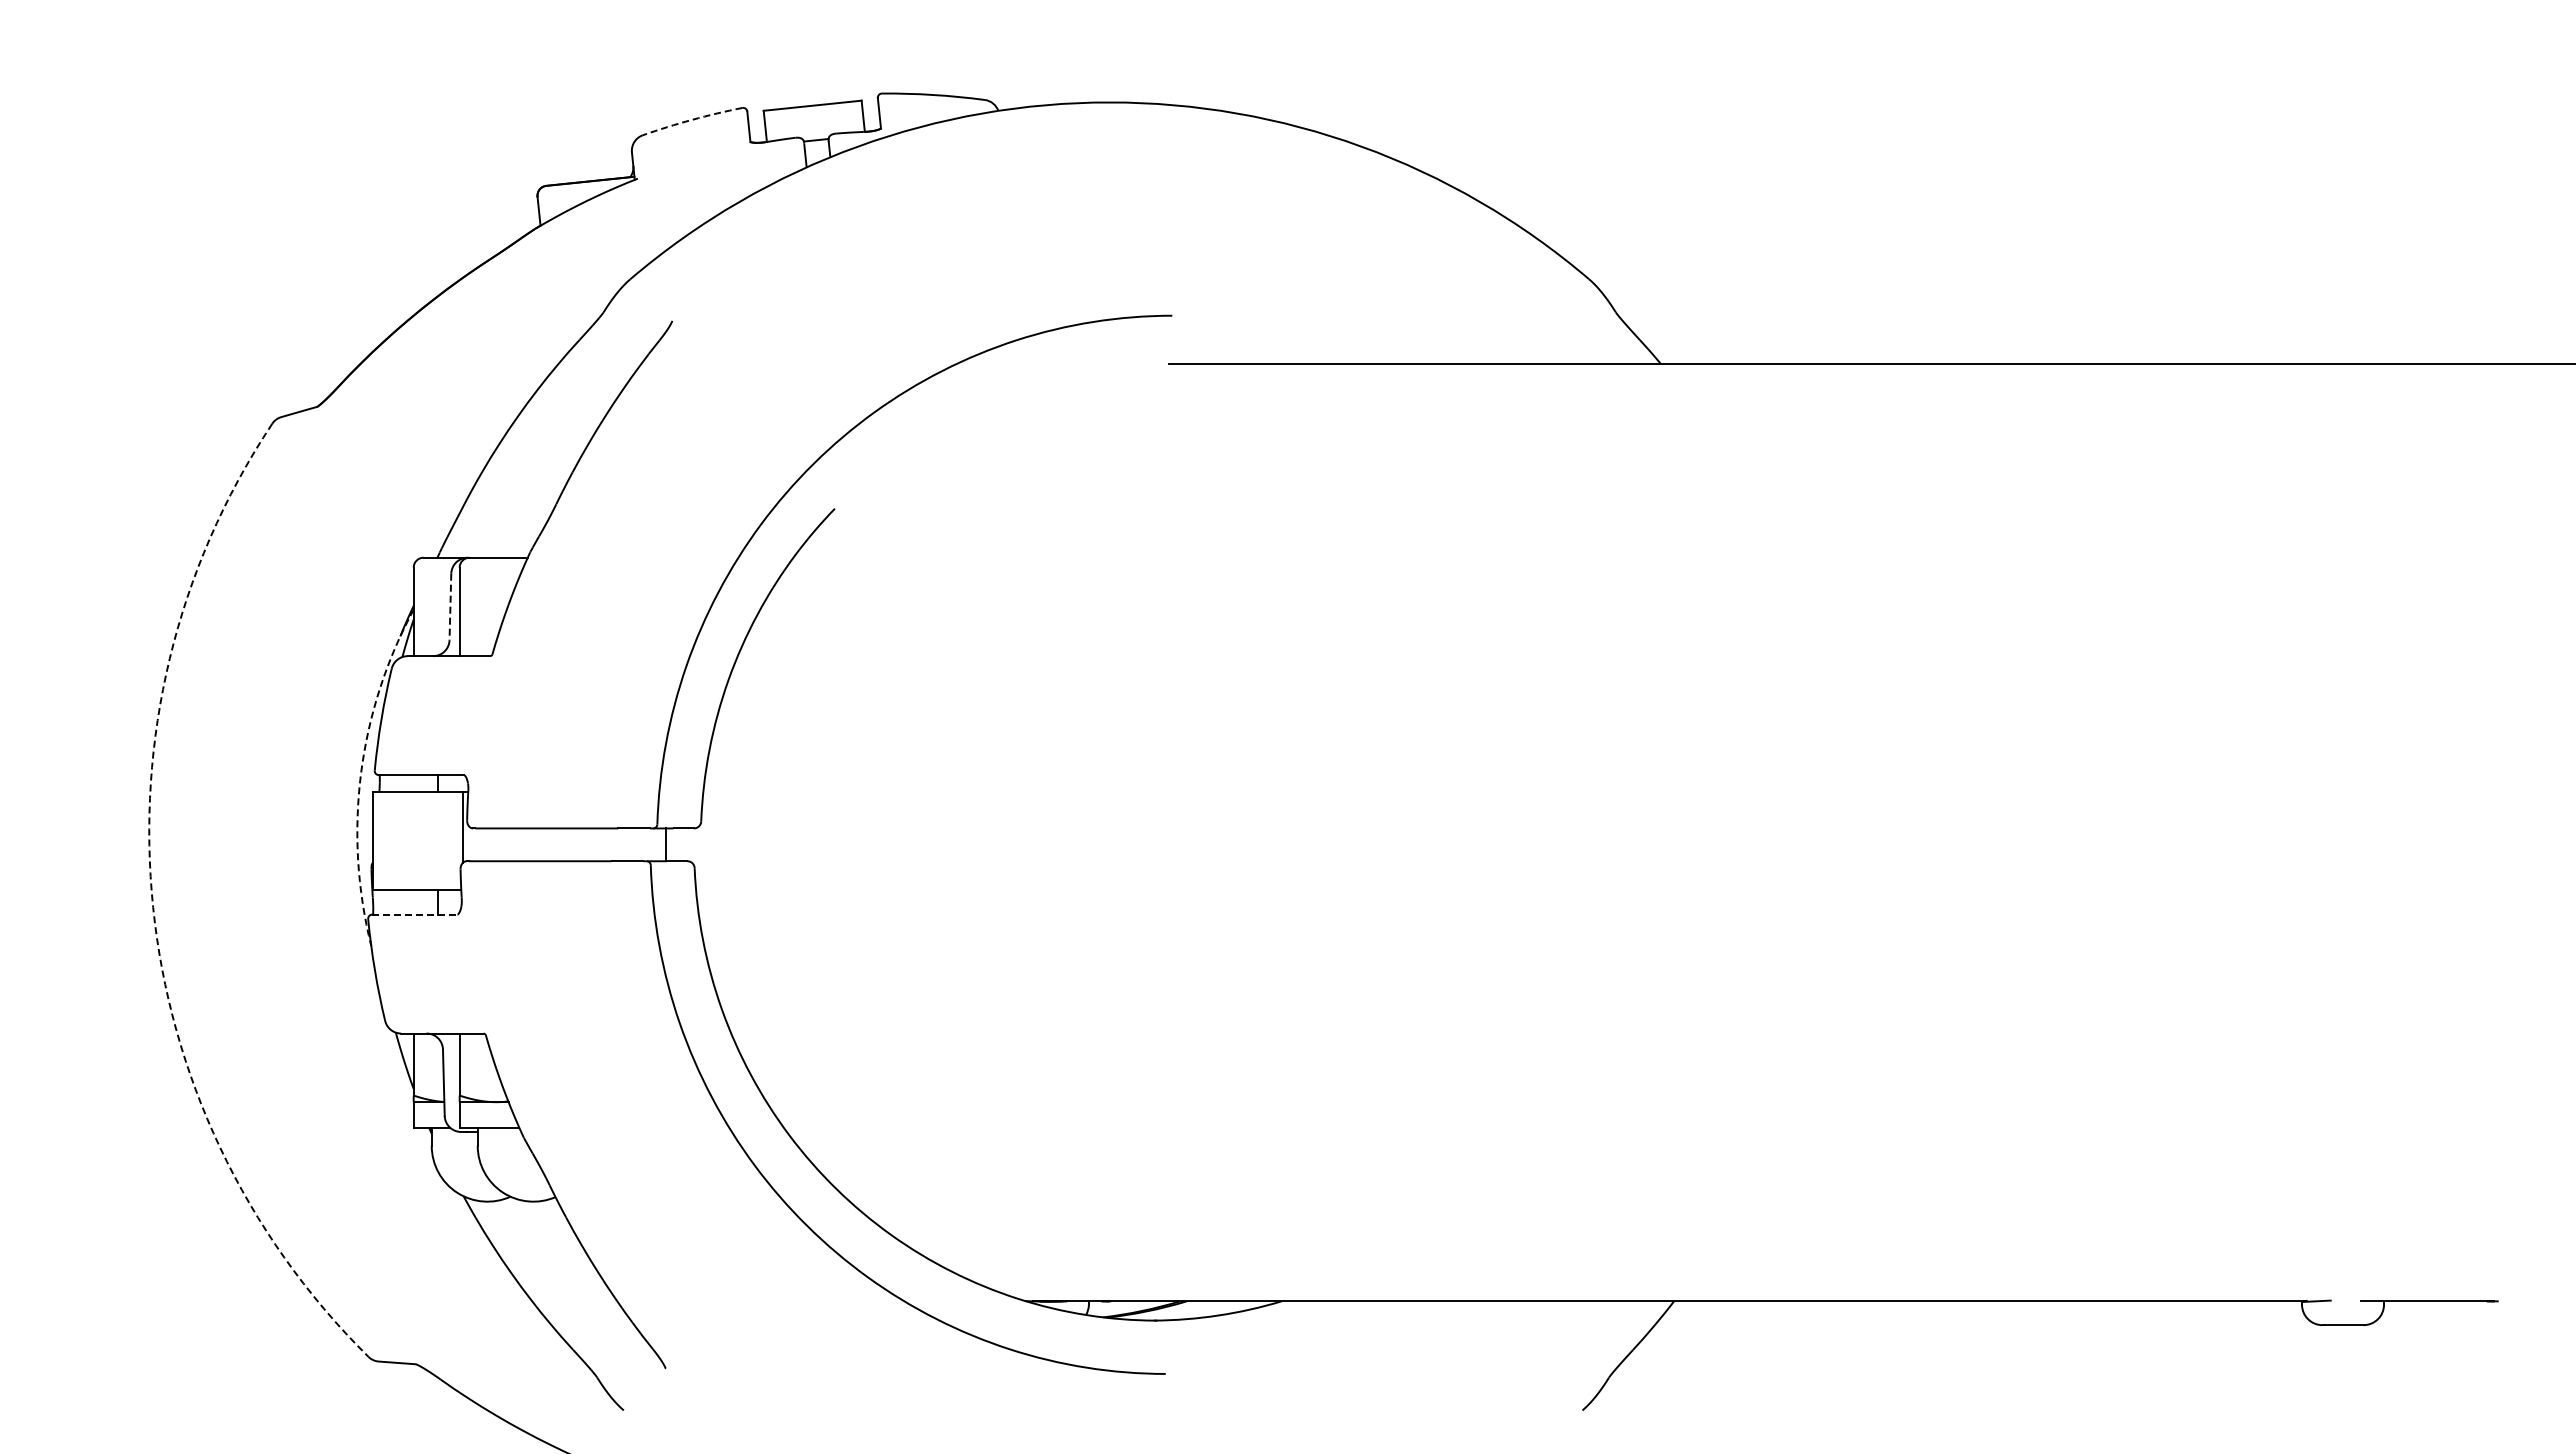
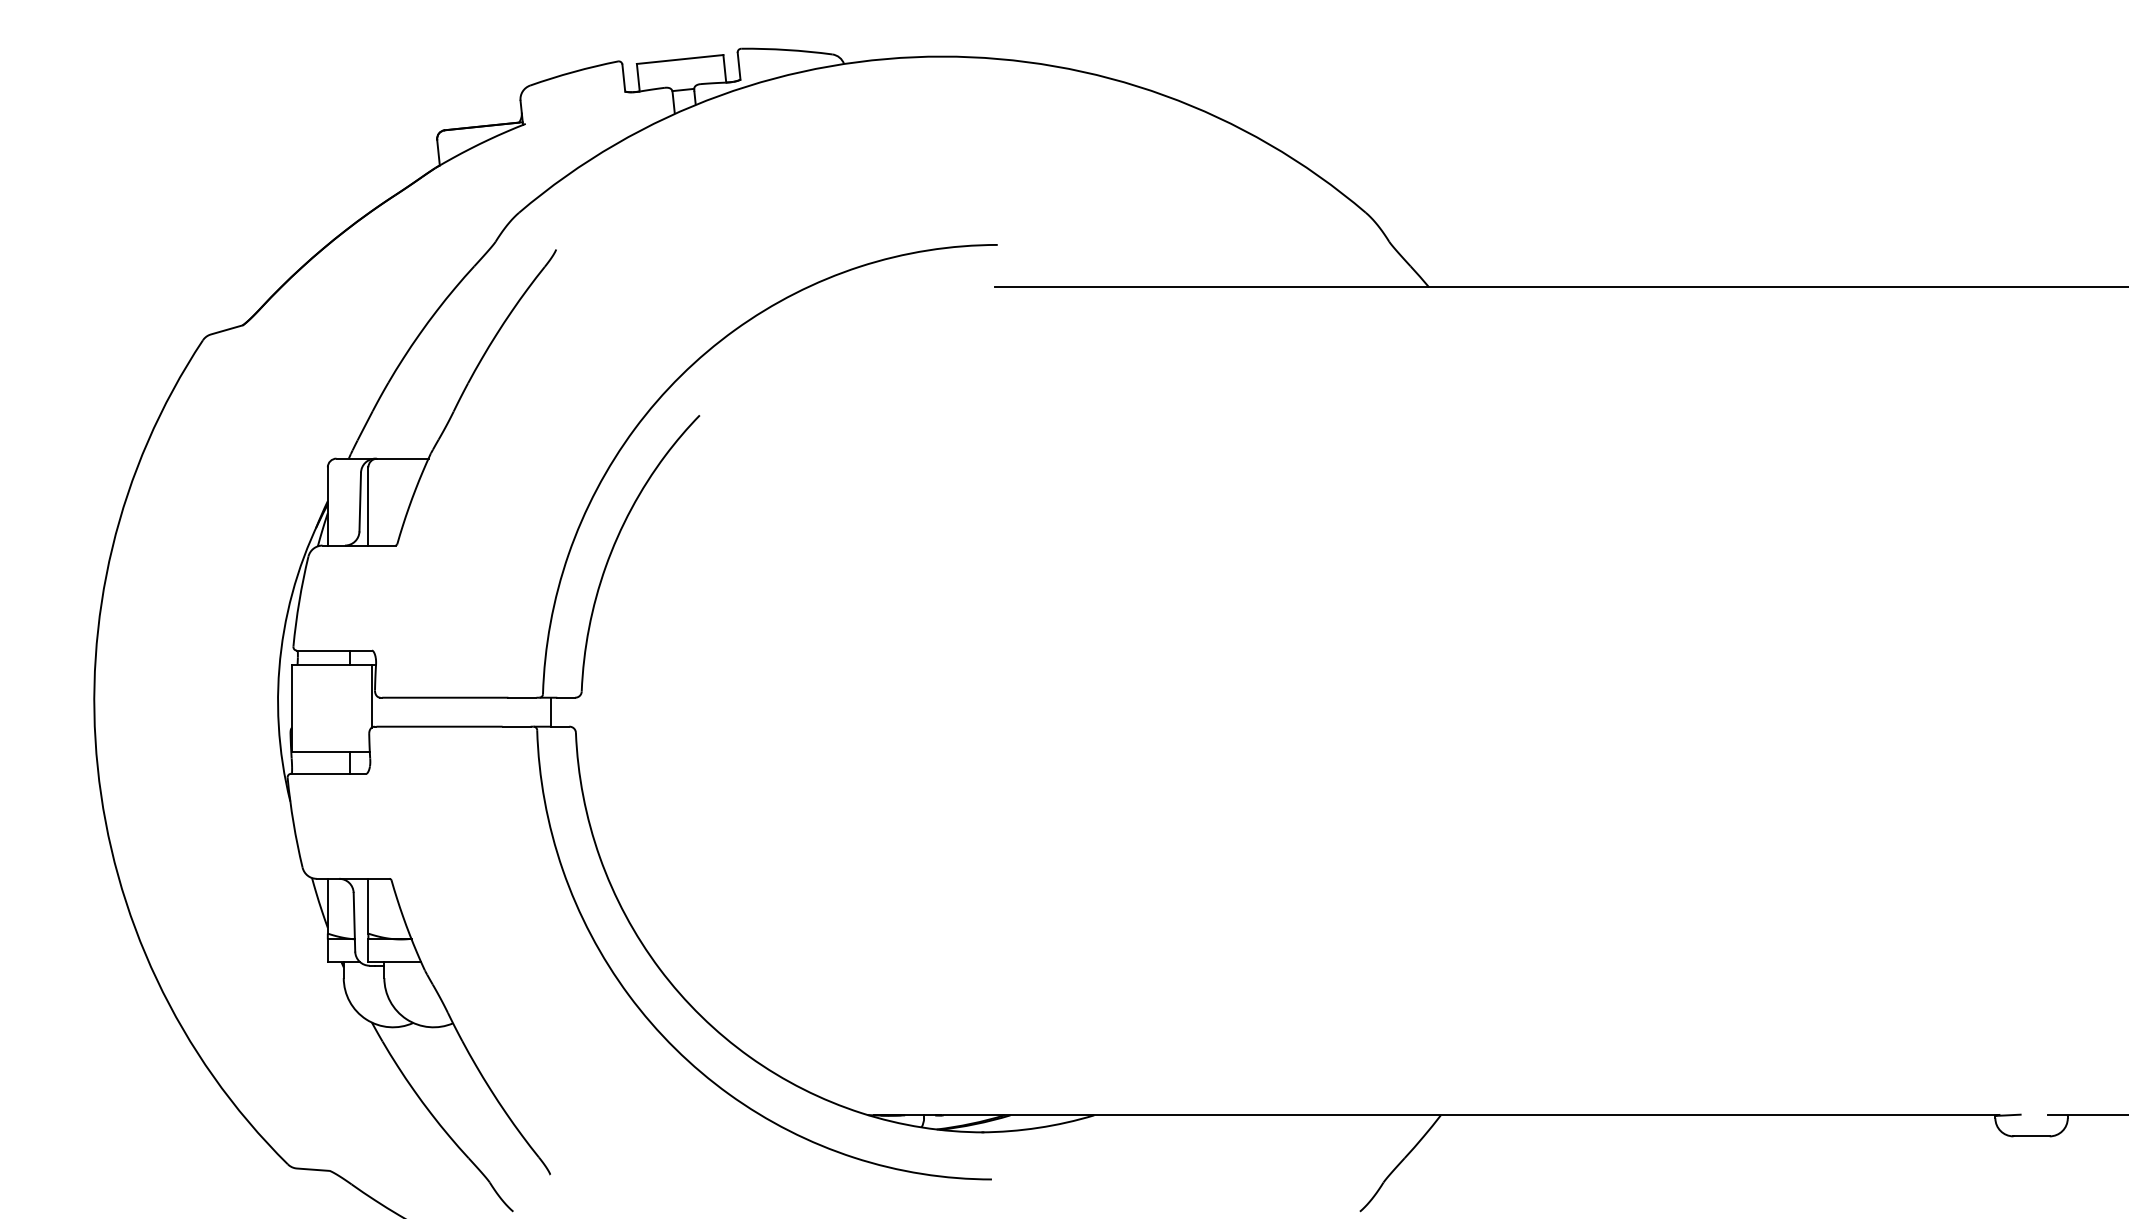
arc: (692, 119) -> (574, 71), dashed -> solid
line: (450, 607) -> (360, 502), dashed -> solid
arc: (361, 773) -> (281, 649), dashed -> solid
arc: (153, 907) -> (98, 767), dashed -> solid
line: (414, 914) -> (328, 773), dashed -> solid

